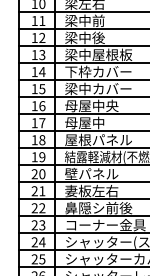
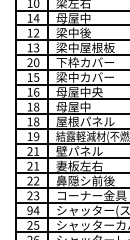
text: (42, 20) -> (36, 17), 11 -> 14
text: (84, 20) -> (73, 17), 梁中前 -> 母屋中
text: (38, 72) -> (33, 63), 14 -> 20
text: (42, 123) -> (36, 107), 17 -> 18
text: (42, 174) -> (36, 151), 20 -> 21
text: (34, 242) -> (29, 210), 24 -> 94

